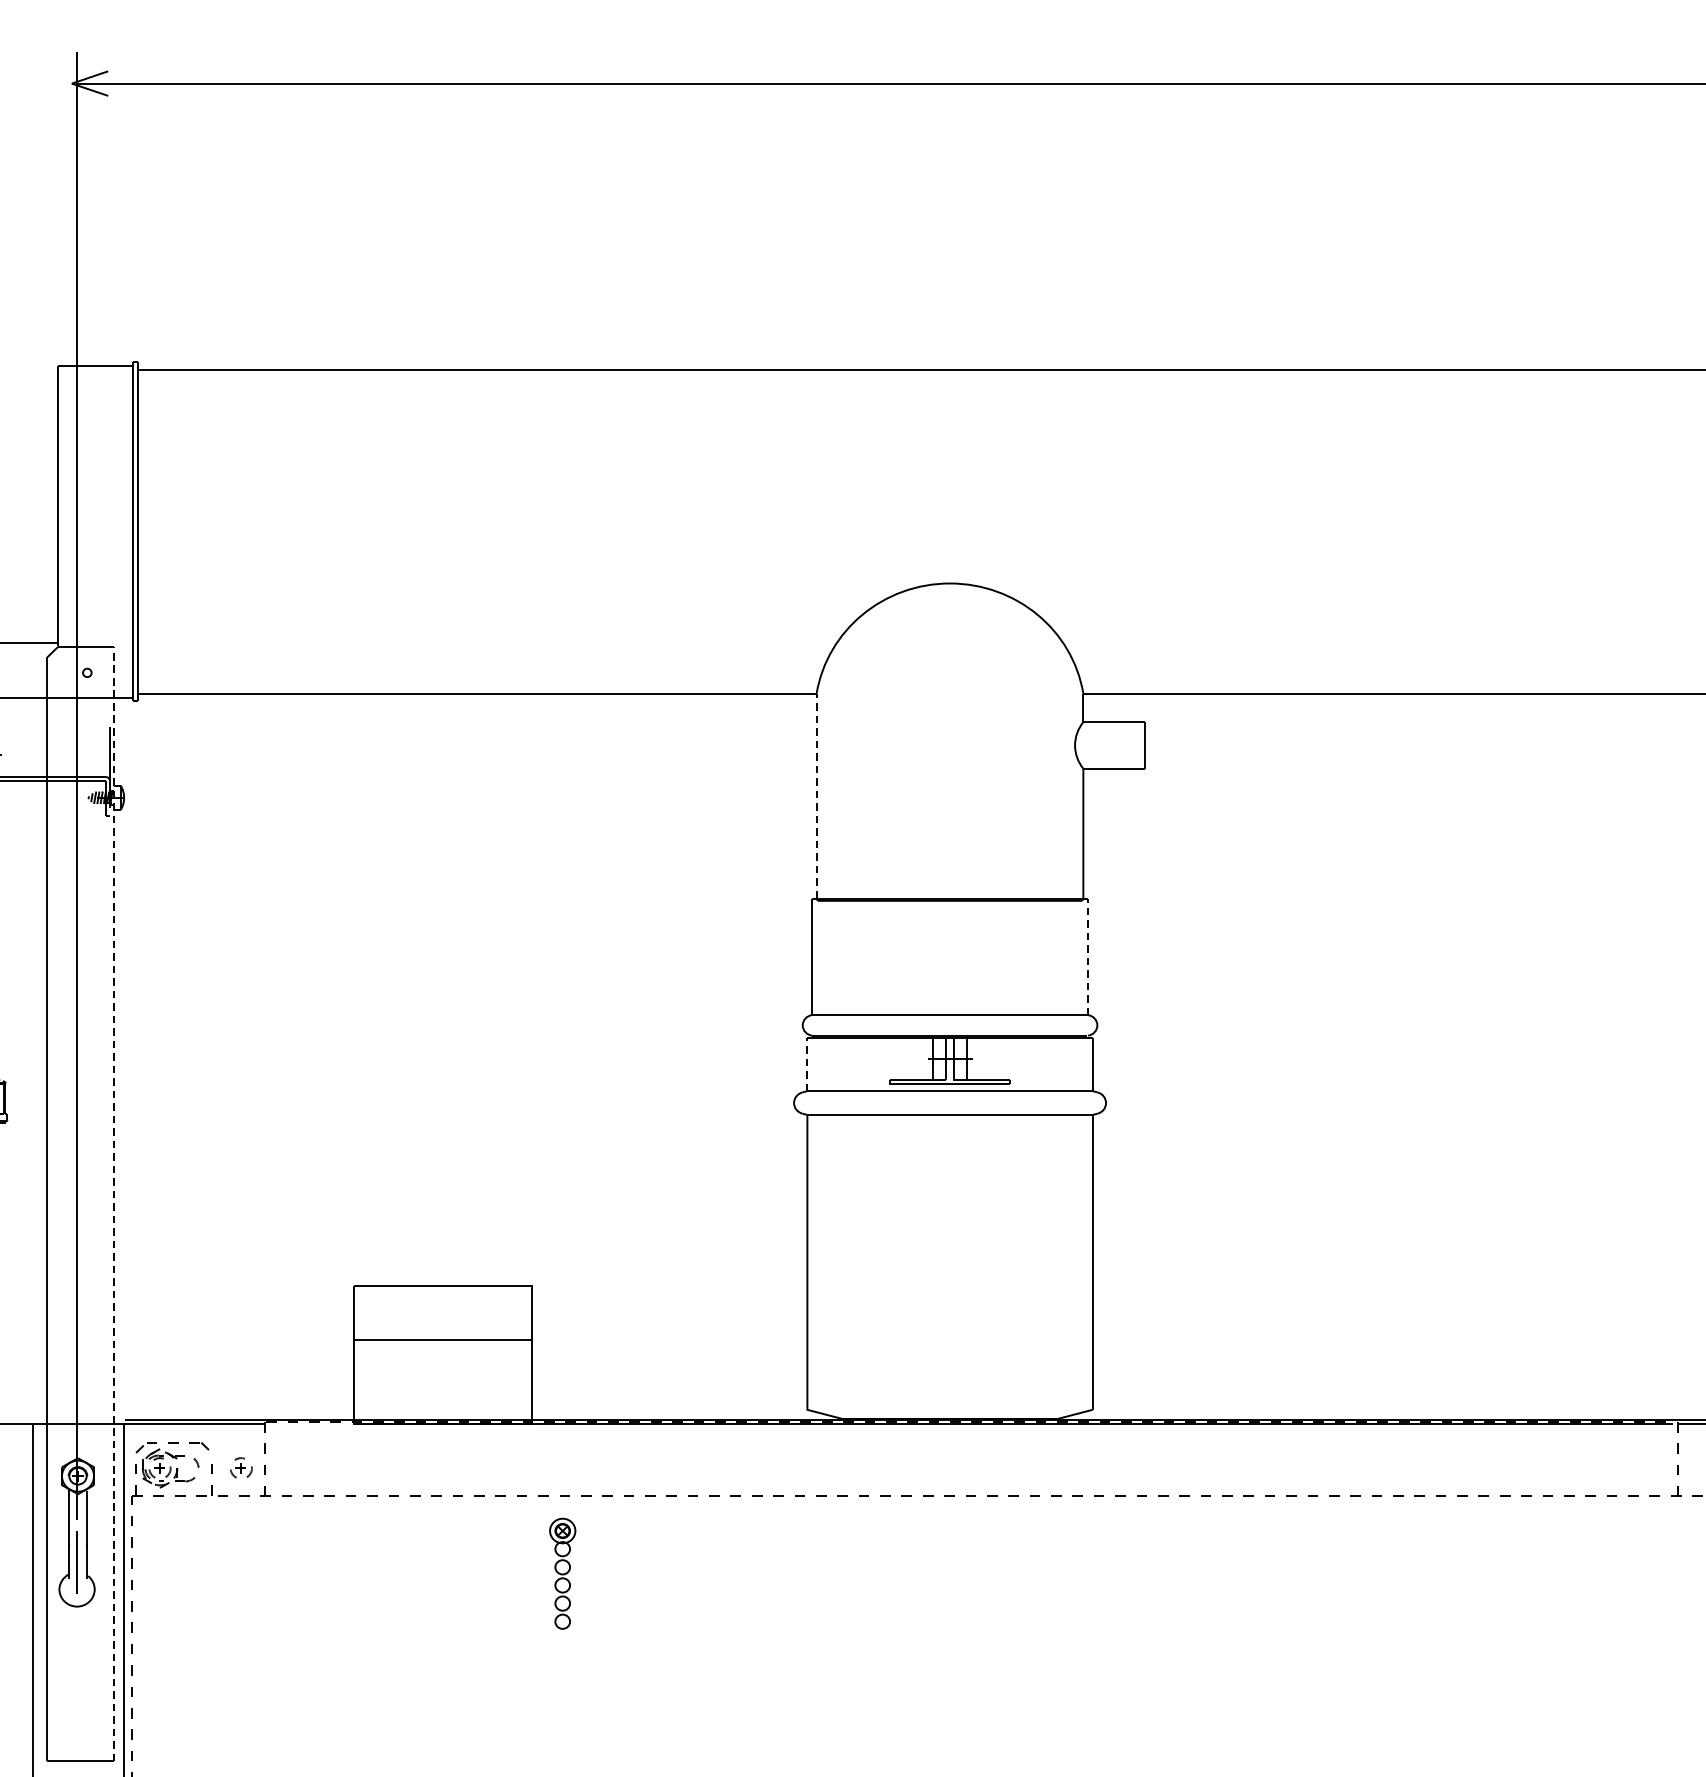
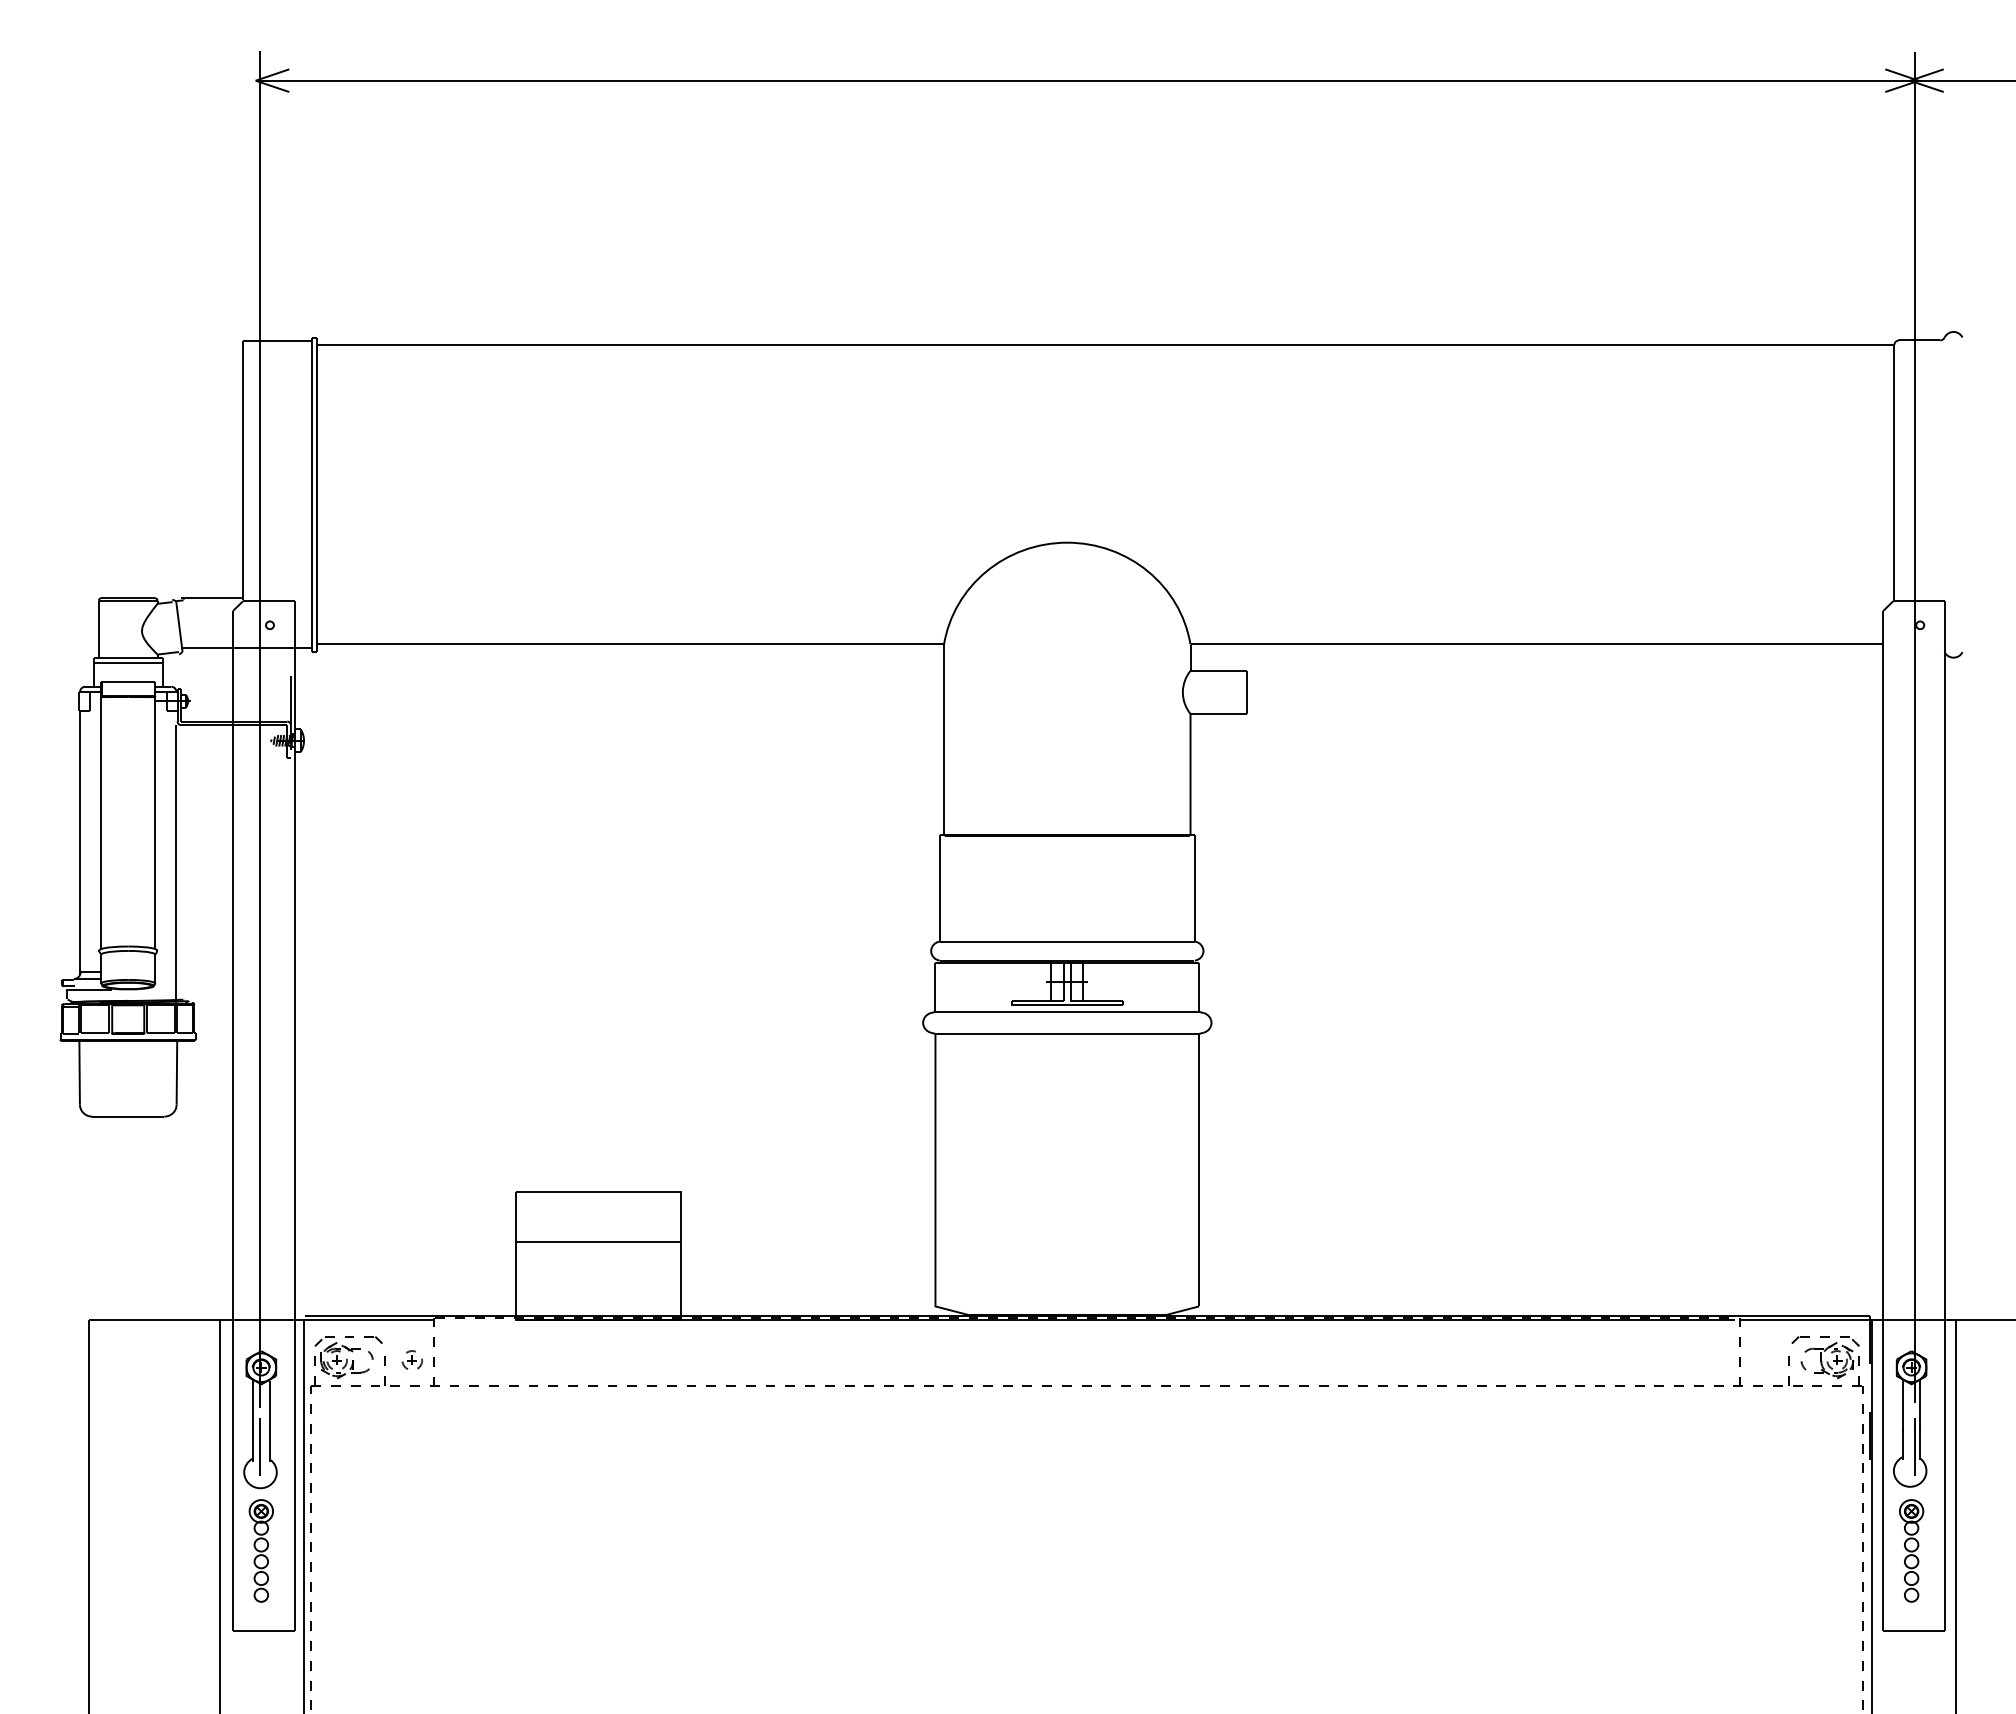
line: (817, 796) -> (944, 739), dashed -> solid
line: (1087, 957) -> (1194, 888), dashed -> solid
line: (807, 1063) -> (935, 986), dashed -> solid
line: (113, 1204) -> (294, 1116), dashed -> solid
part: (561, 1573) -> (260, 1550), moved

